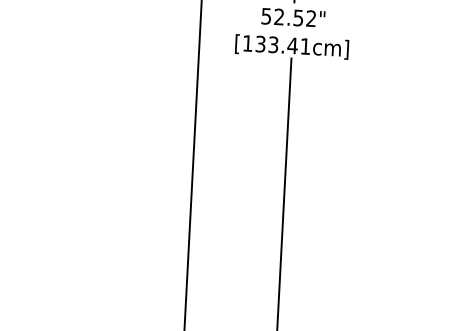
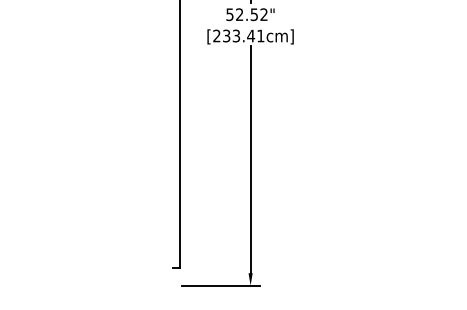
text: (247, 42) -> (216, 35), [133.41cm] -> [233.41cm]

